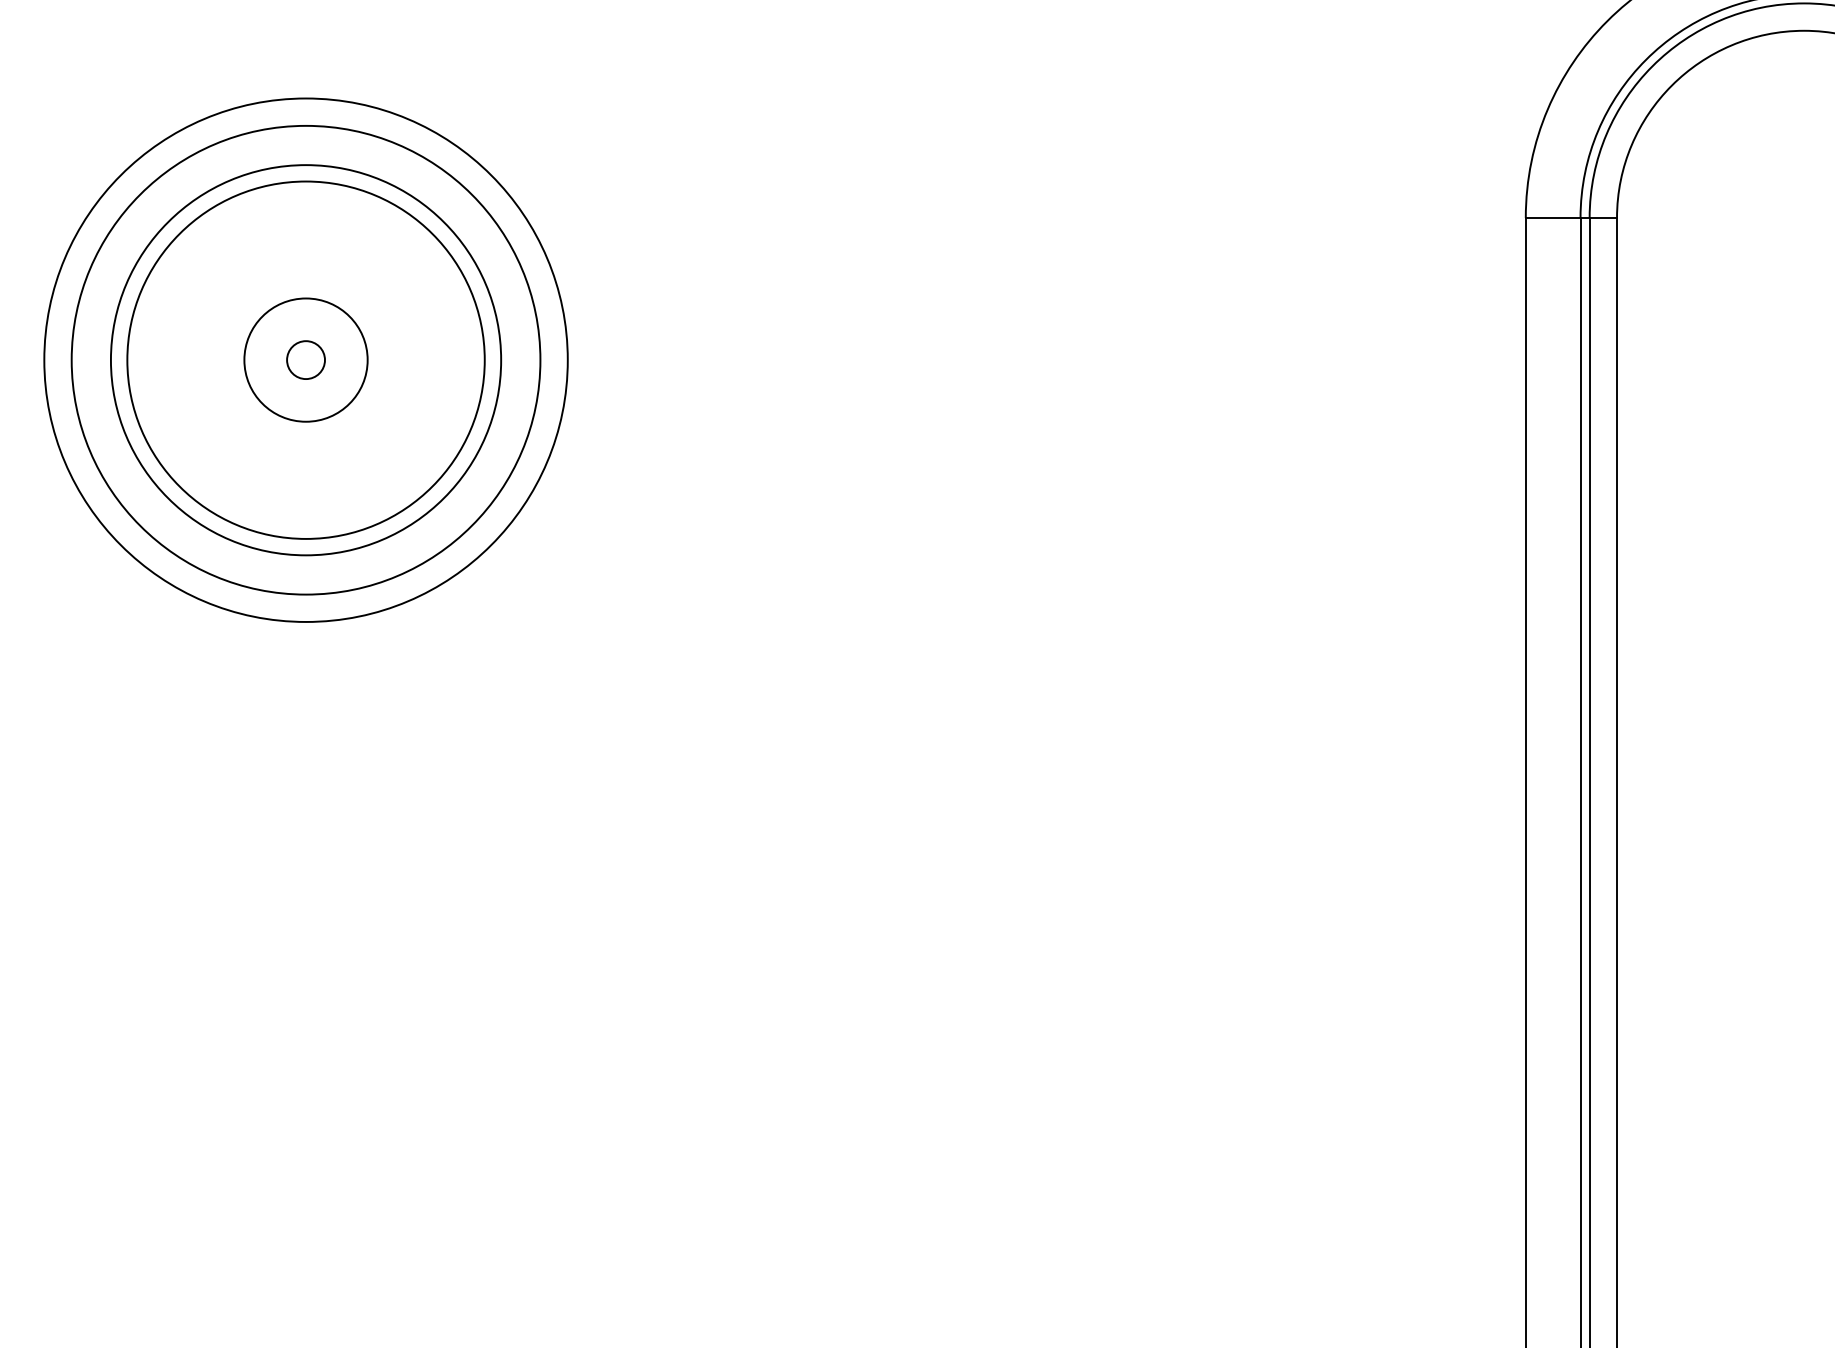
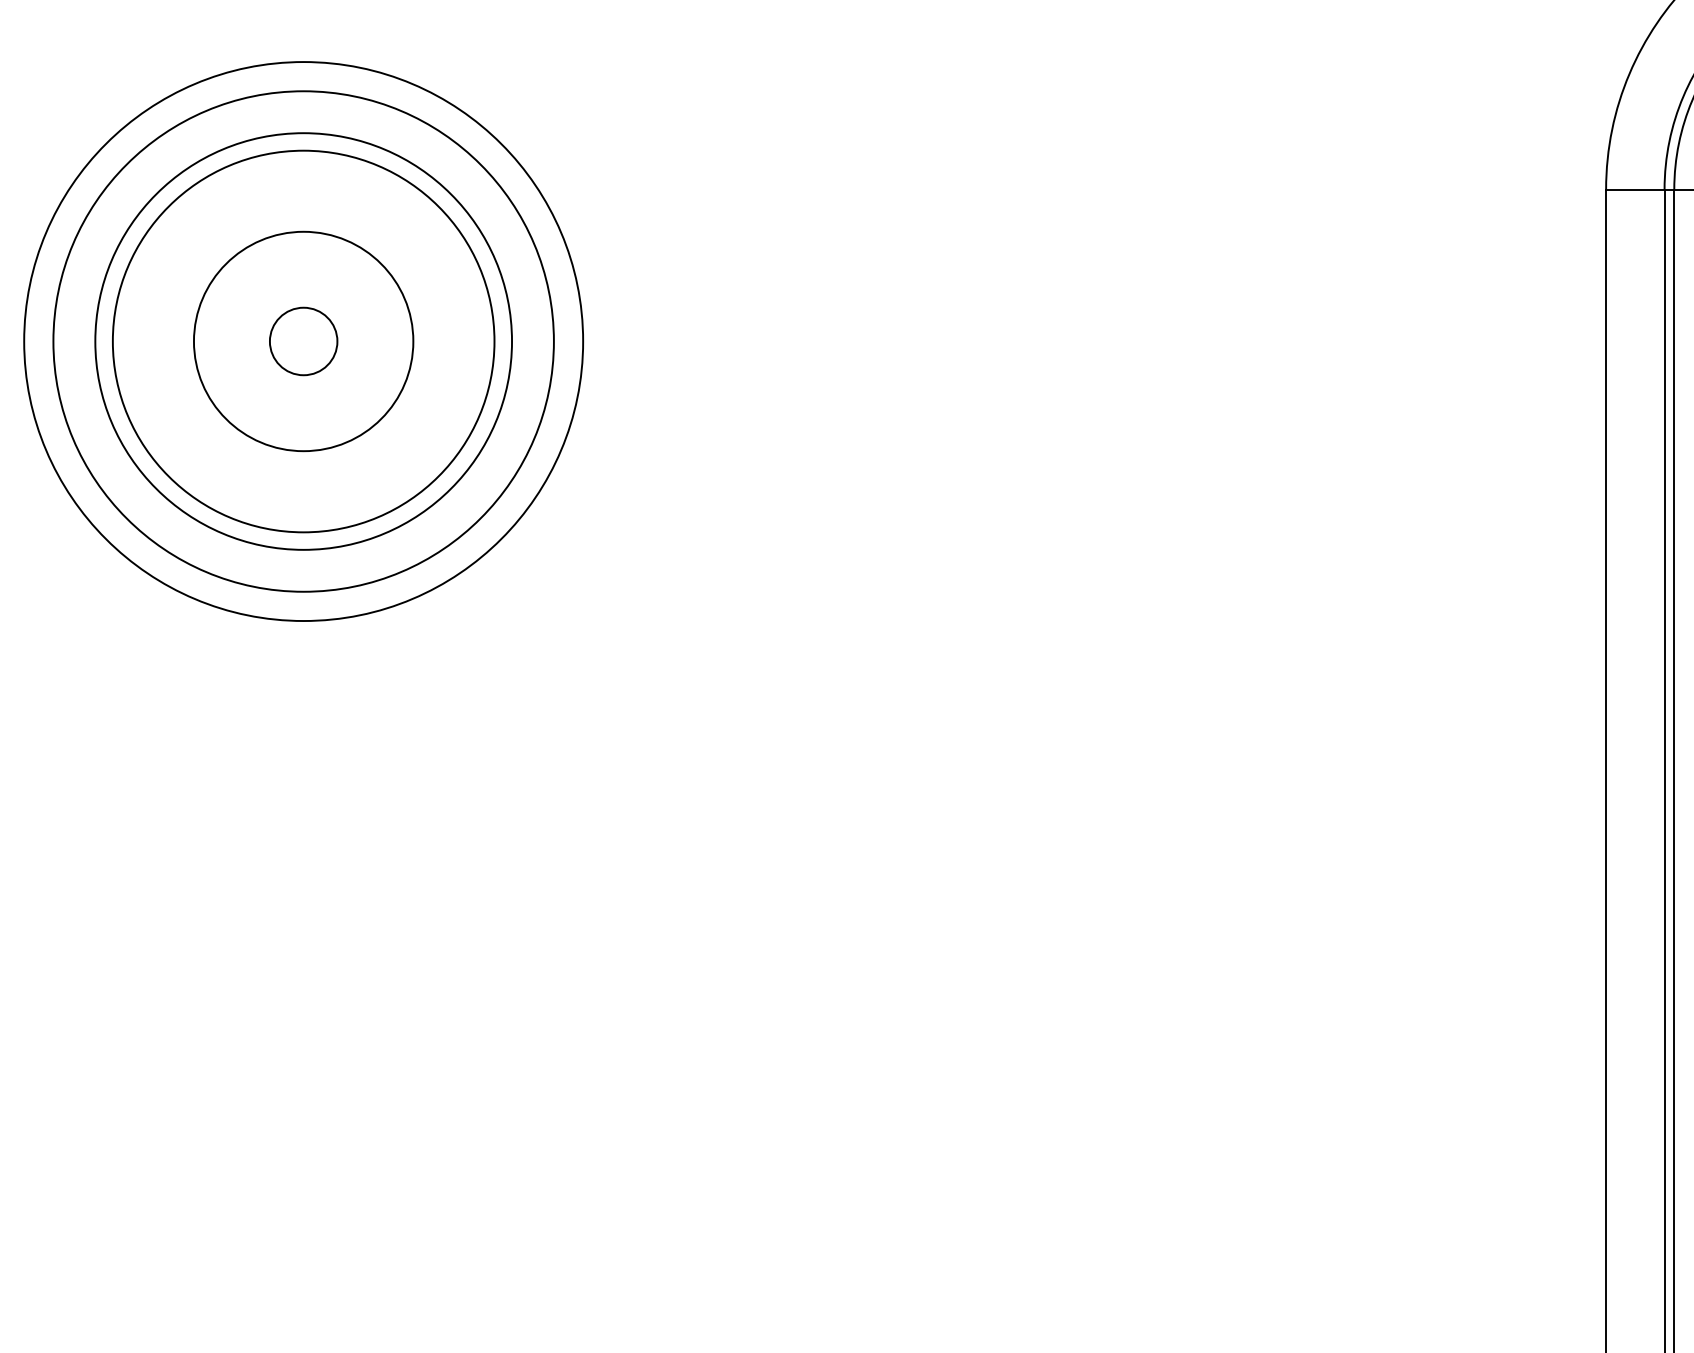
part: (305, 359) -> (303, 340), size x1.67

